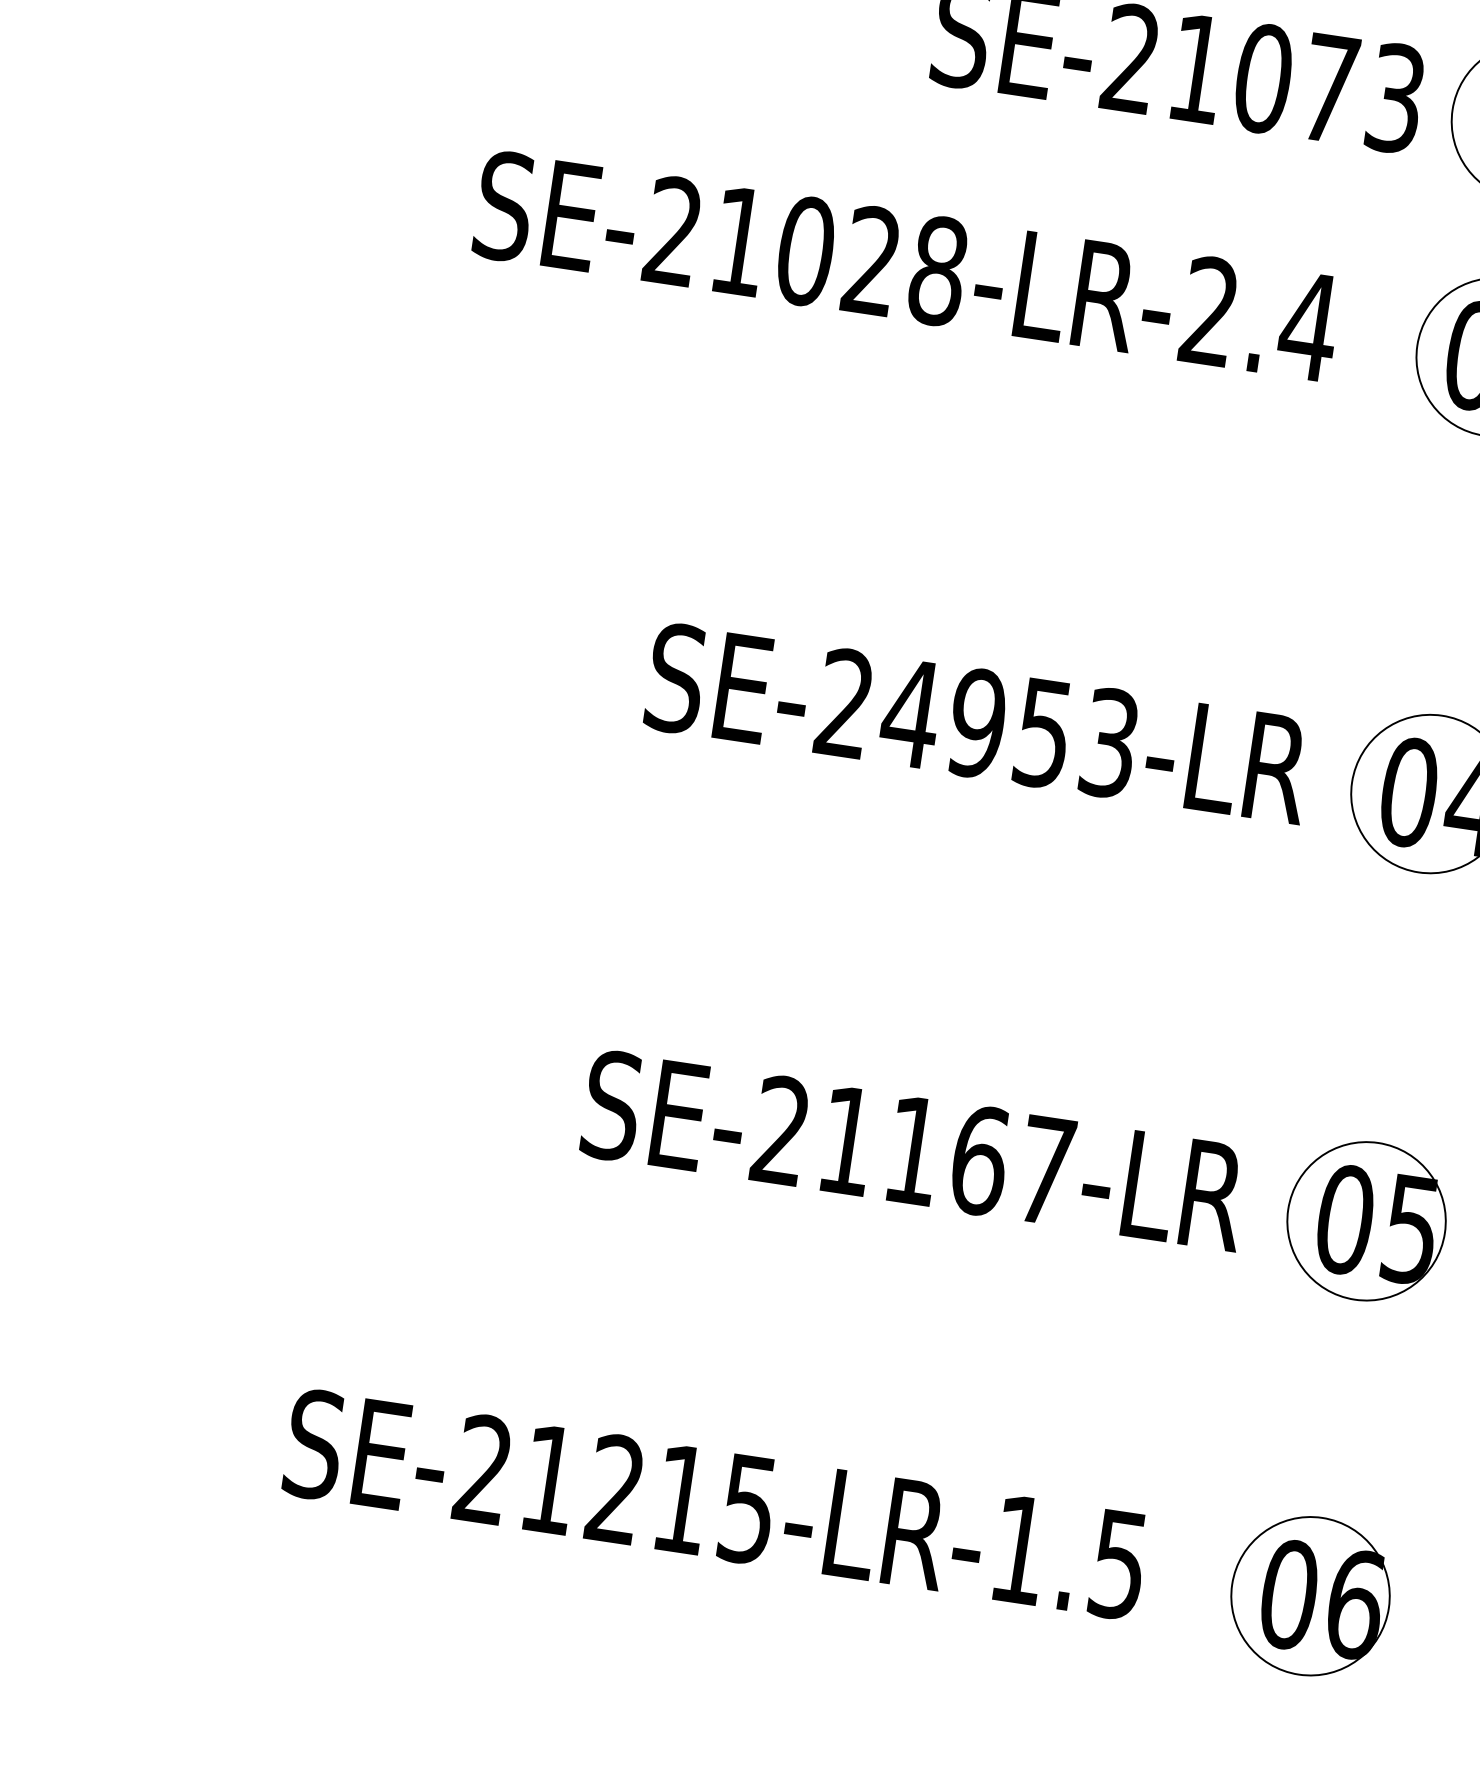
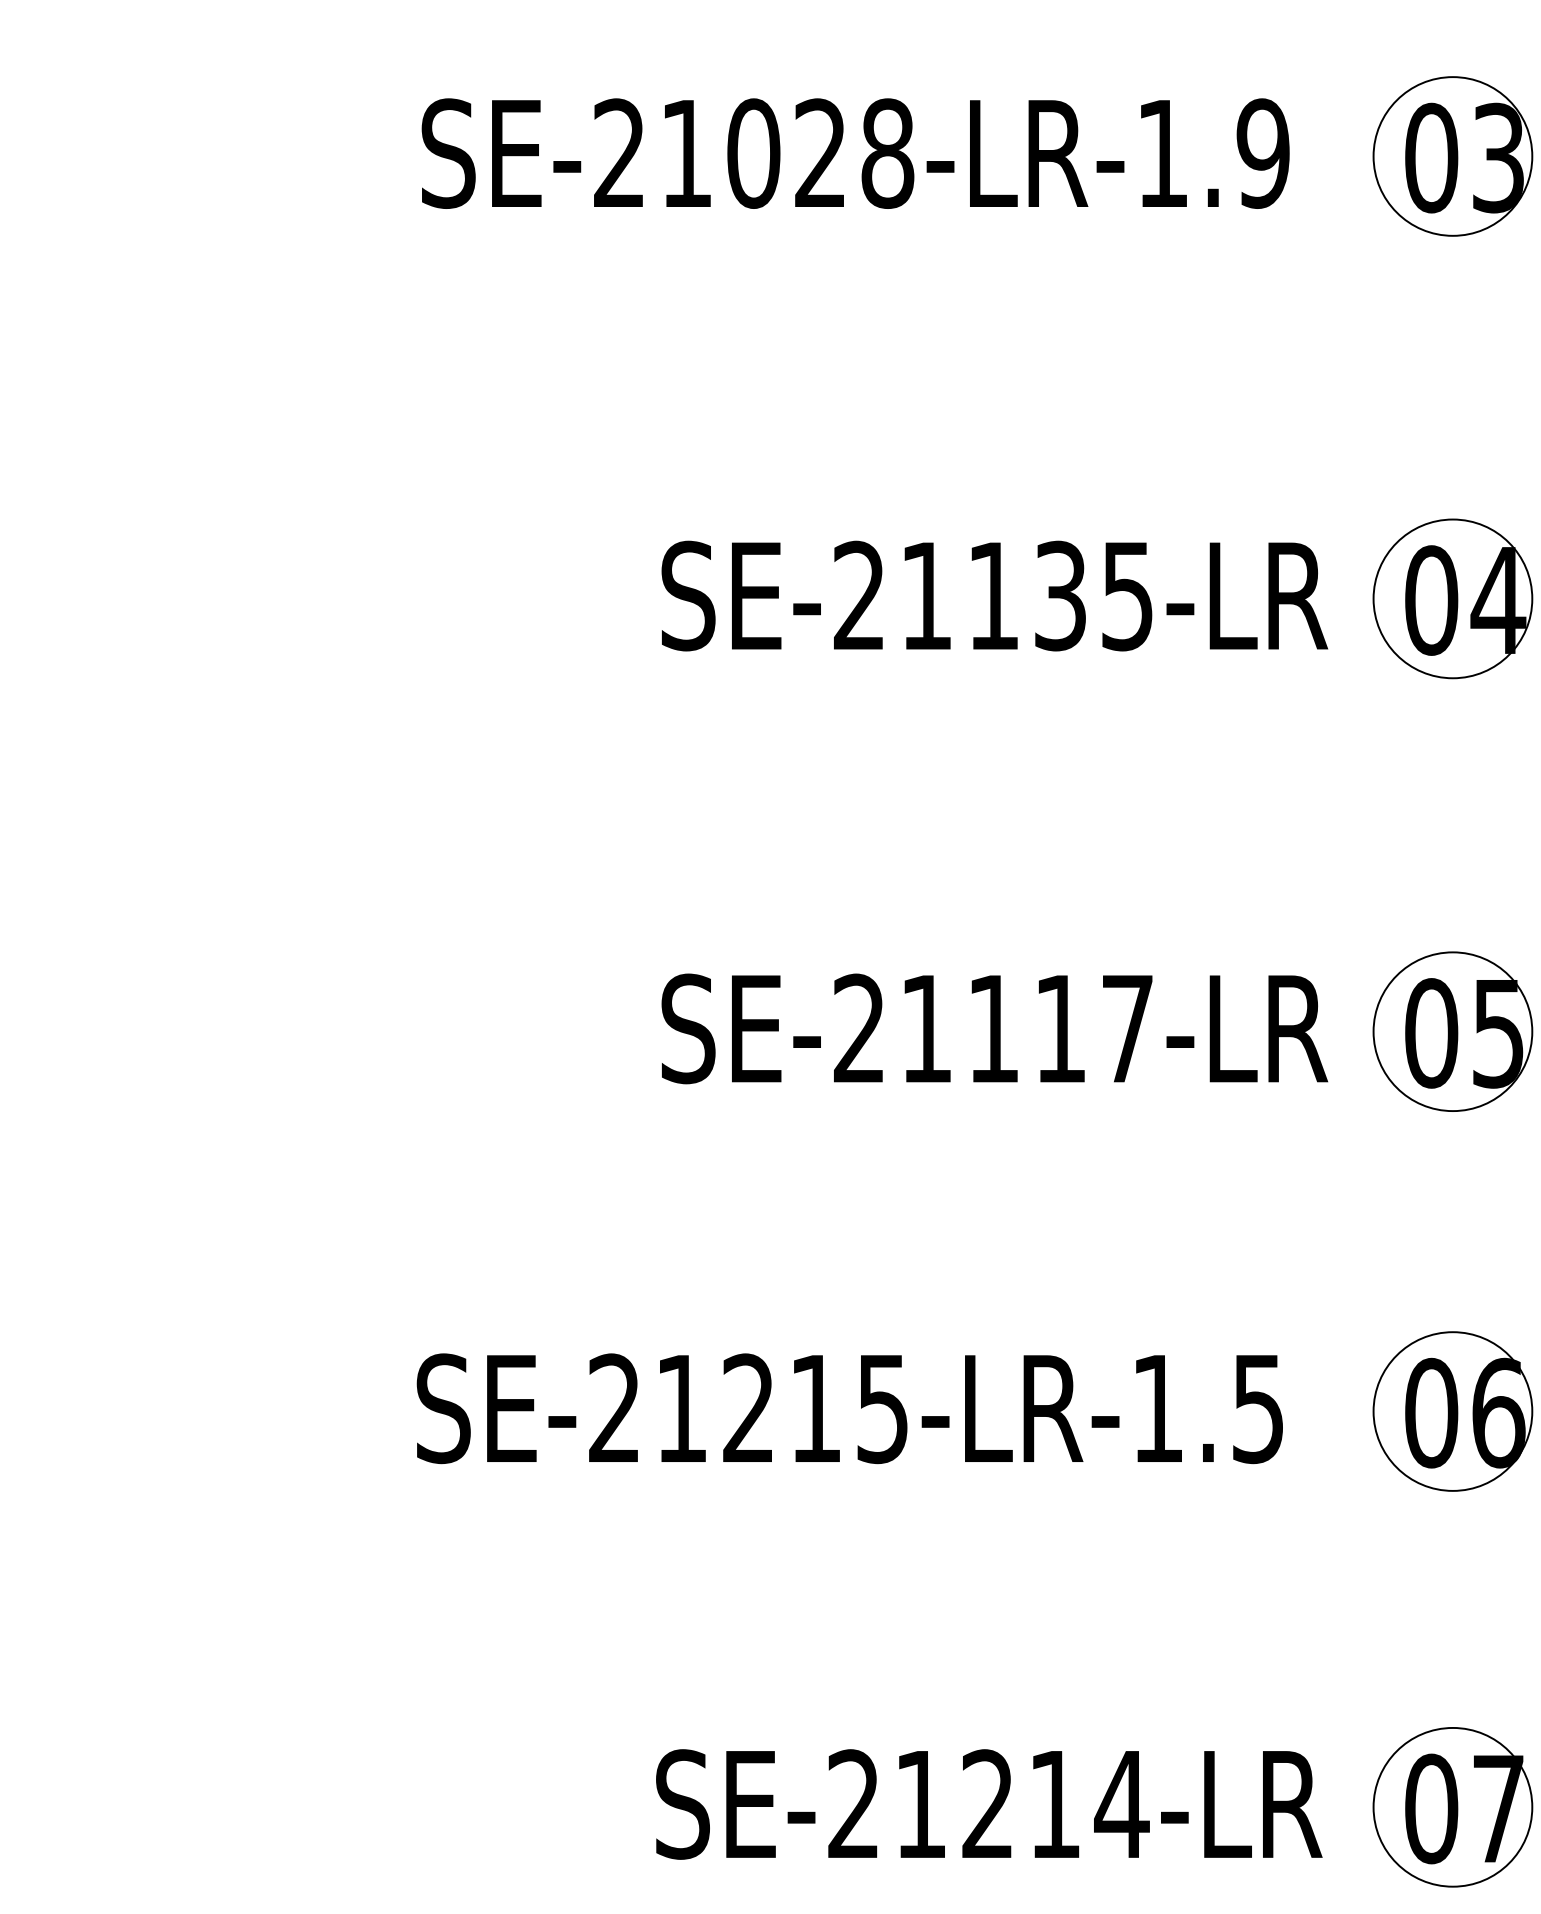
text: (1260, 319) -> (1214, 153), SE-21028-LR-2.4 -> SE-21028-LR-1.9
text: (1008, 727) -> (1025, 595), SE-24953-LR -> SE-21135-LR
text: (979, 1160) -> (1060, 1028), SE-21167-LR -> SE-21117-LR

